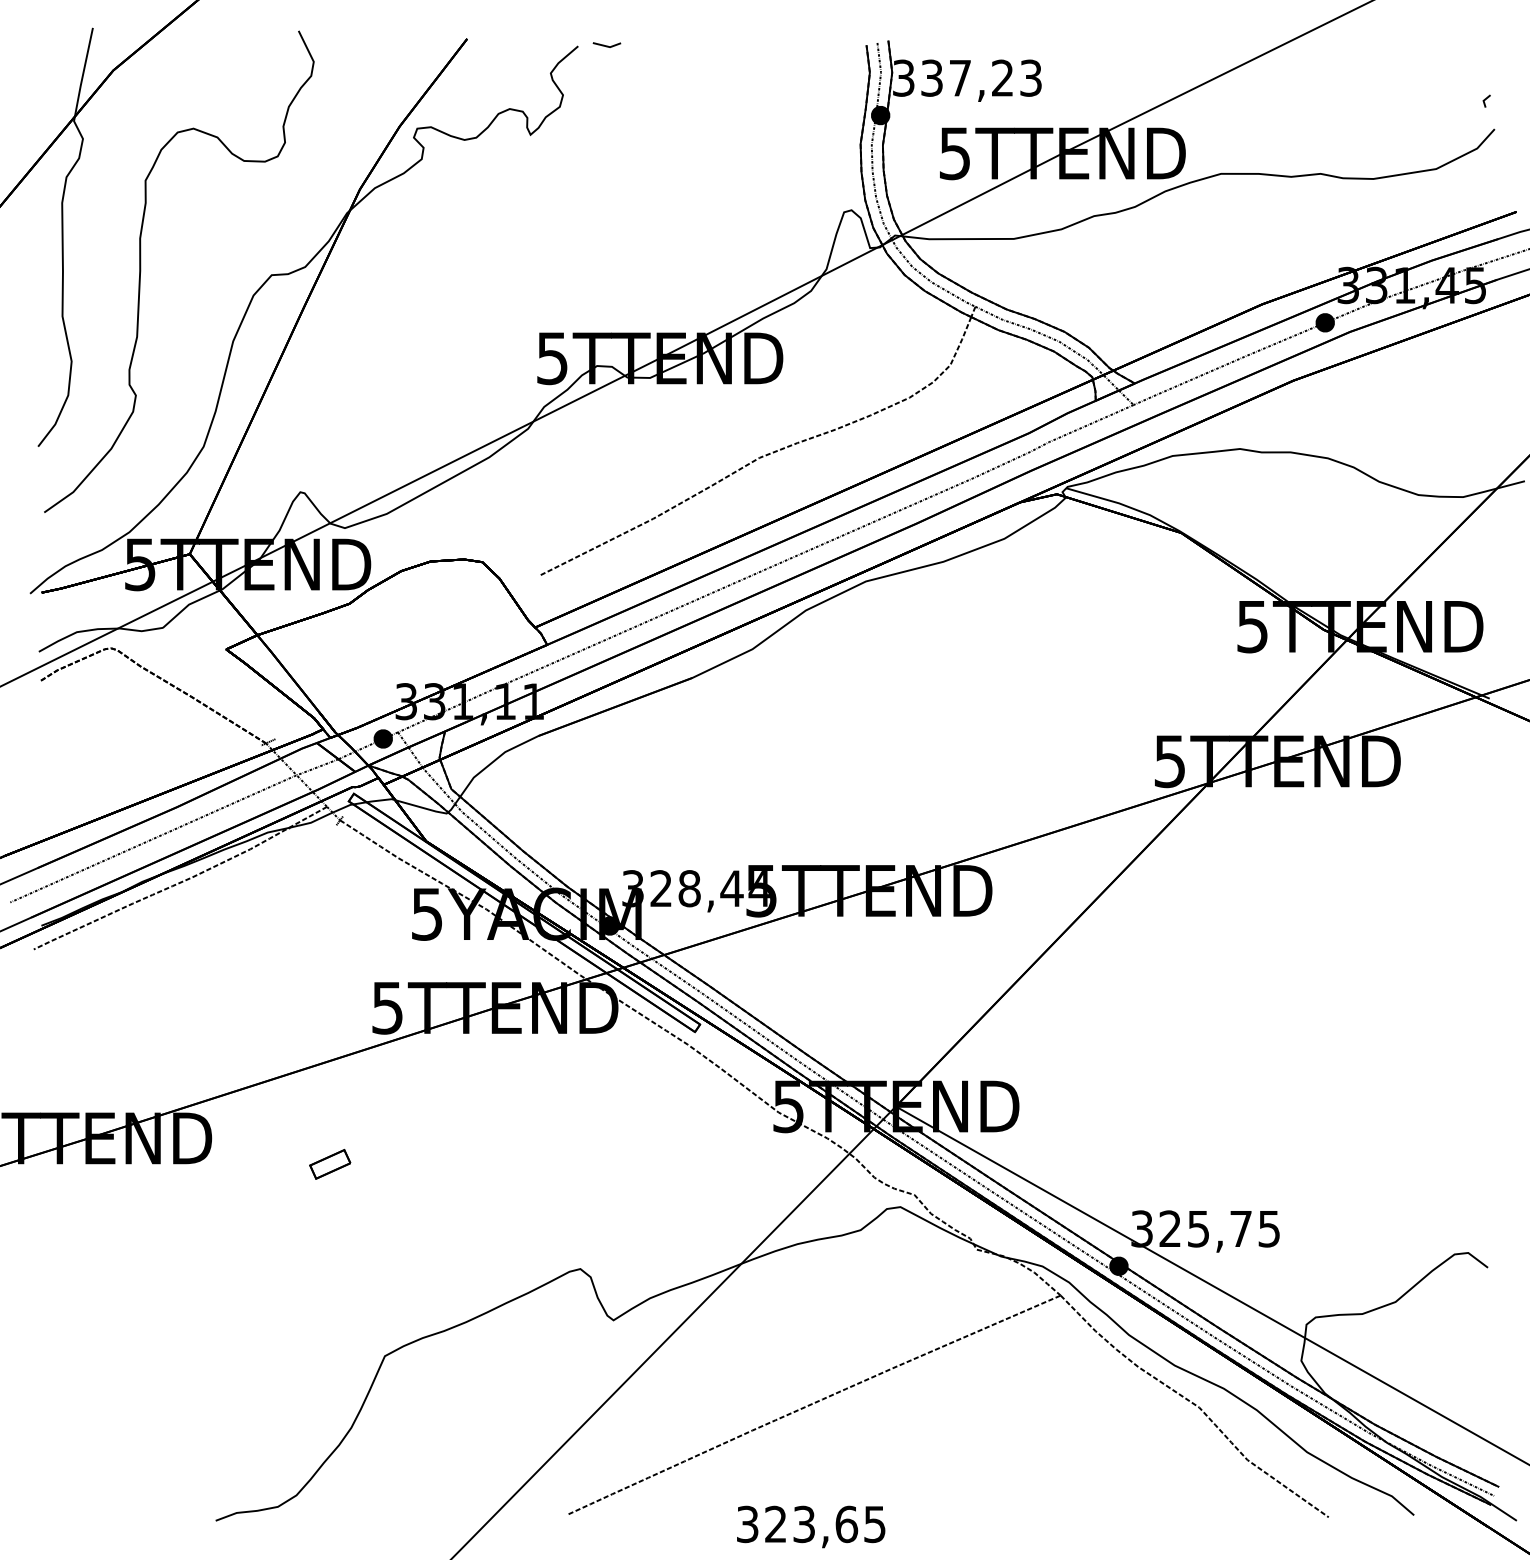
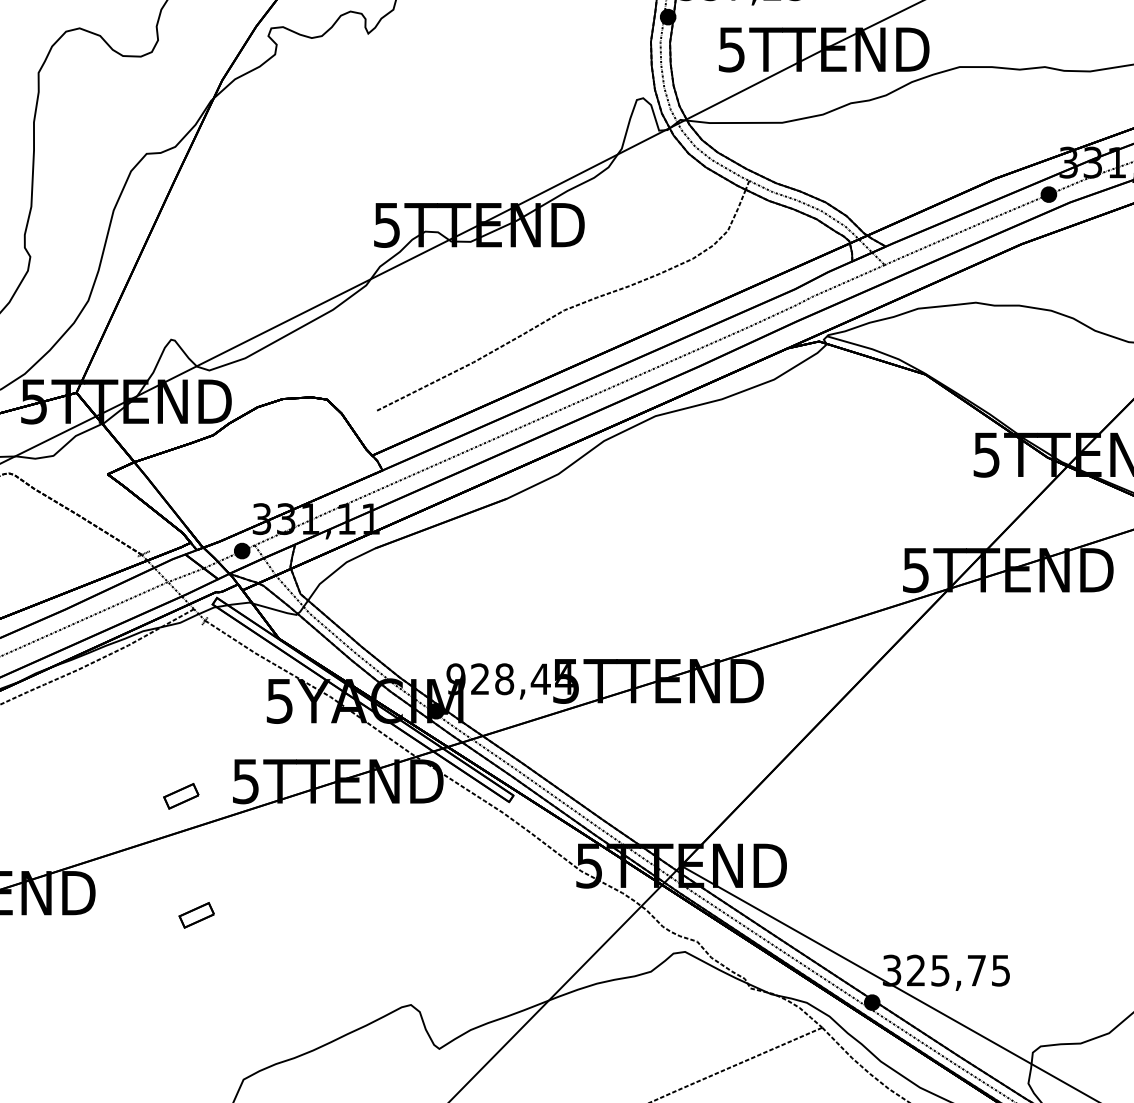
text: (632, 888) -> (455, 679), 328,44 -> 928,44
part: (312, 1025) -> (181, 796), added

